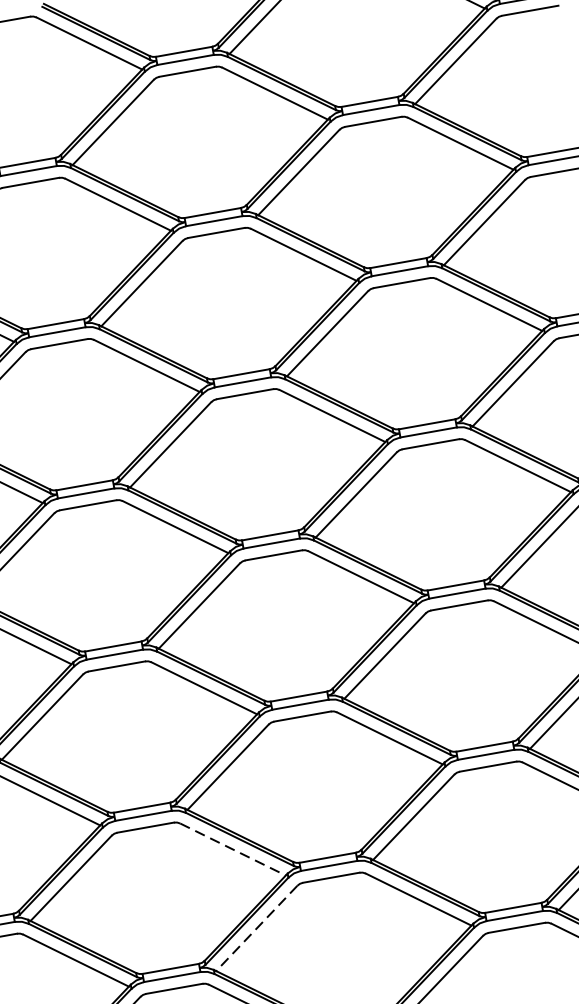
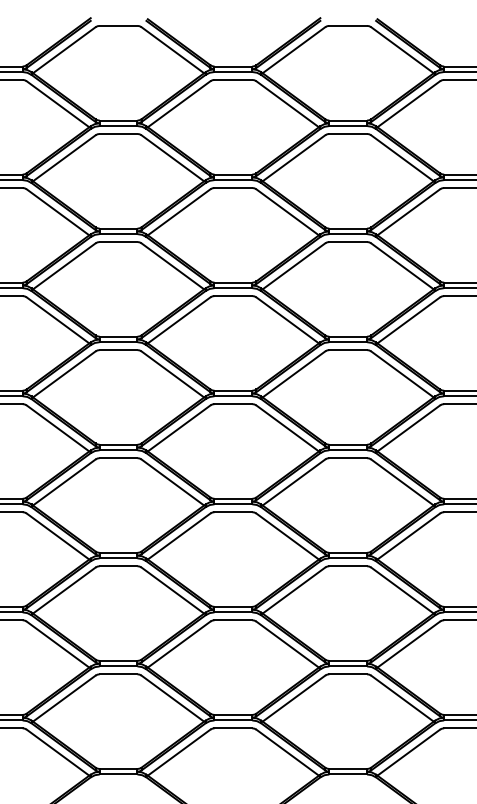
line: (232, 849) -> (172, 590), dashed -> solid
line: (257, 928) -> (179, 644), dashed -> solid

